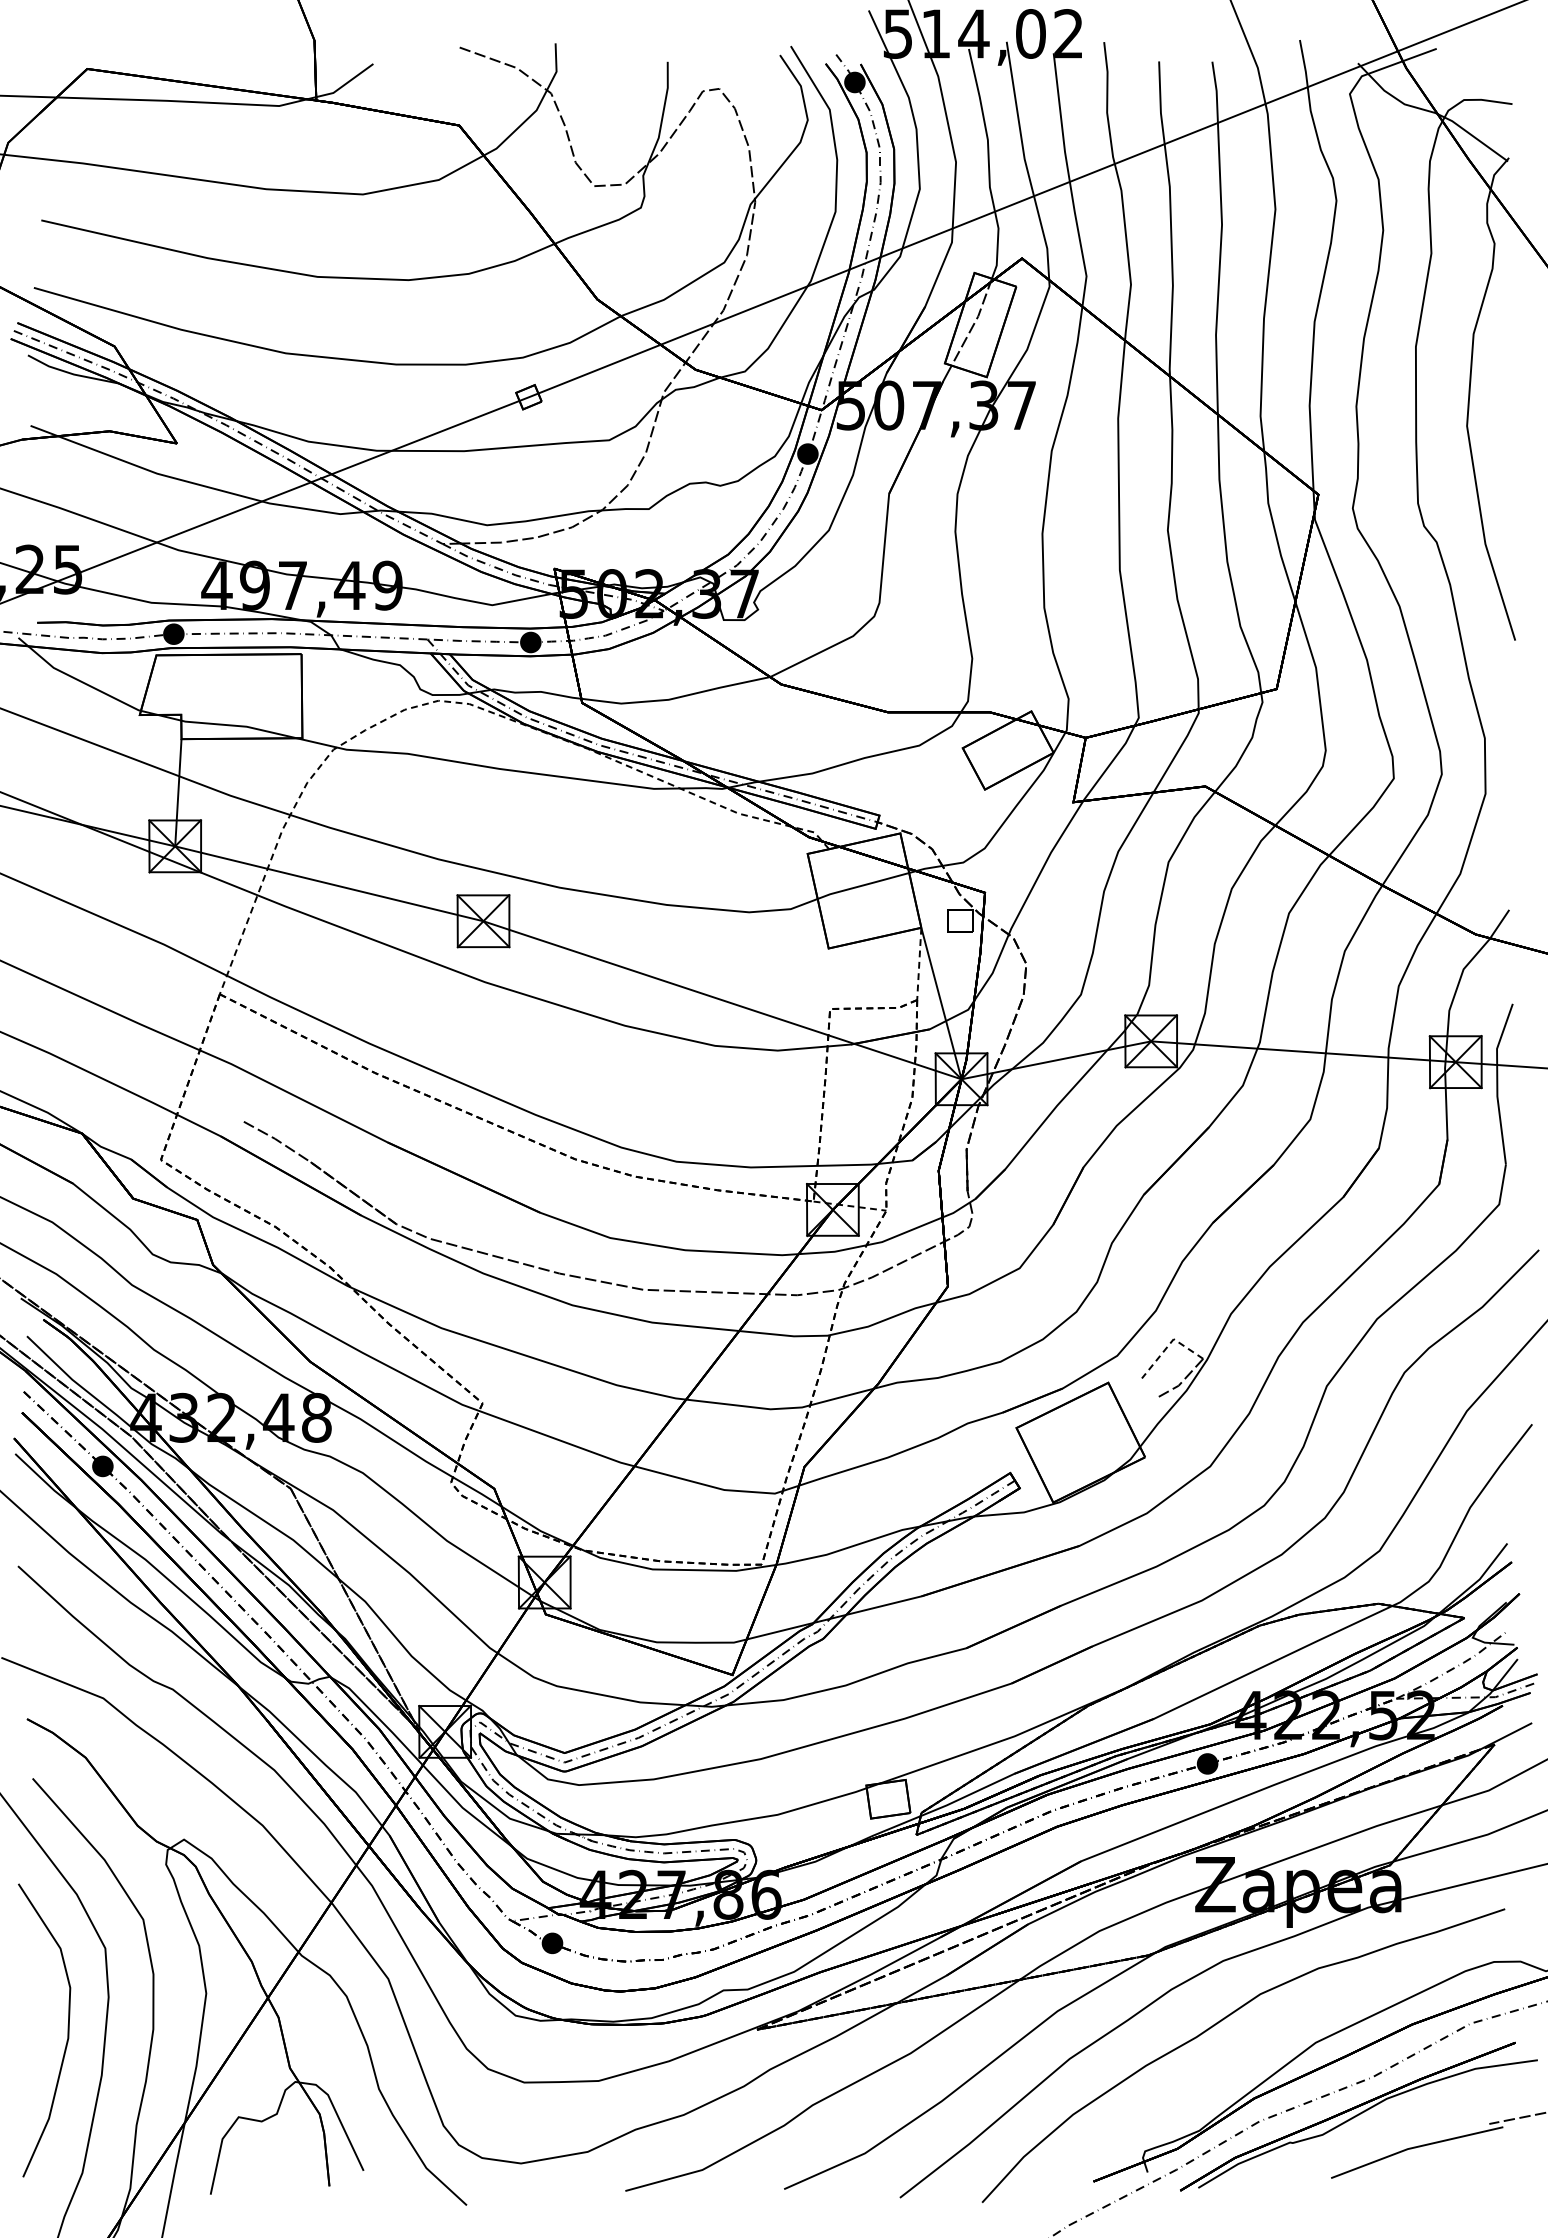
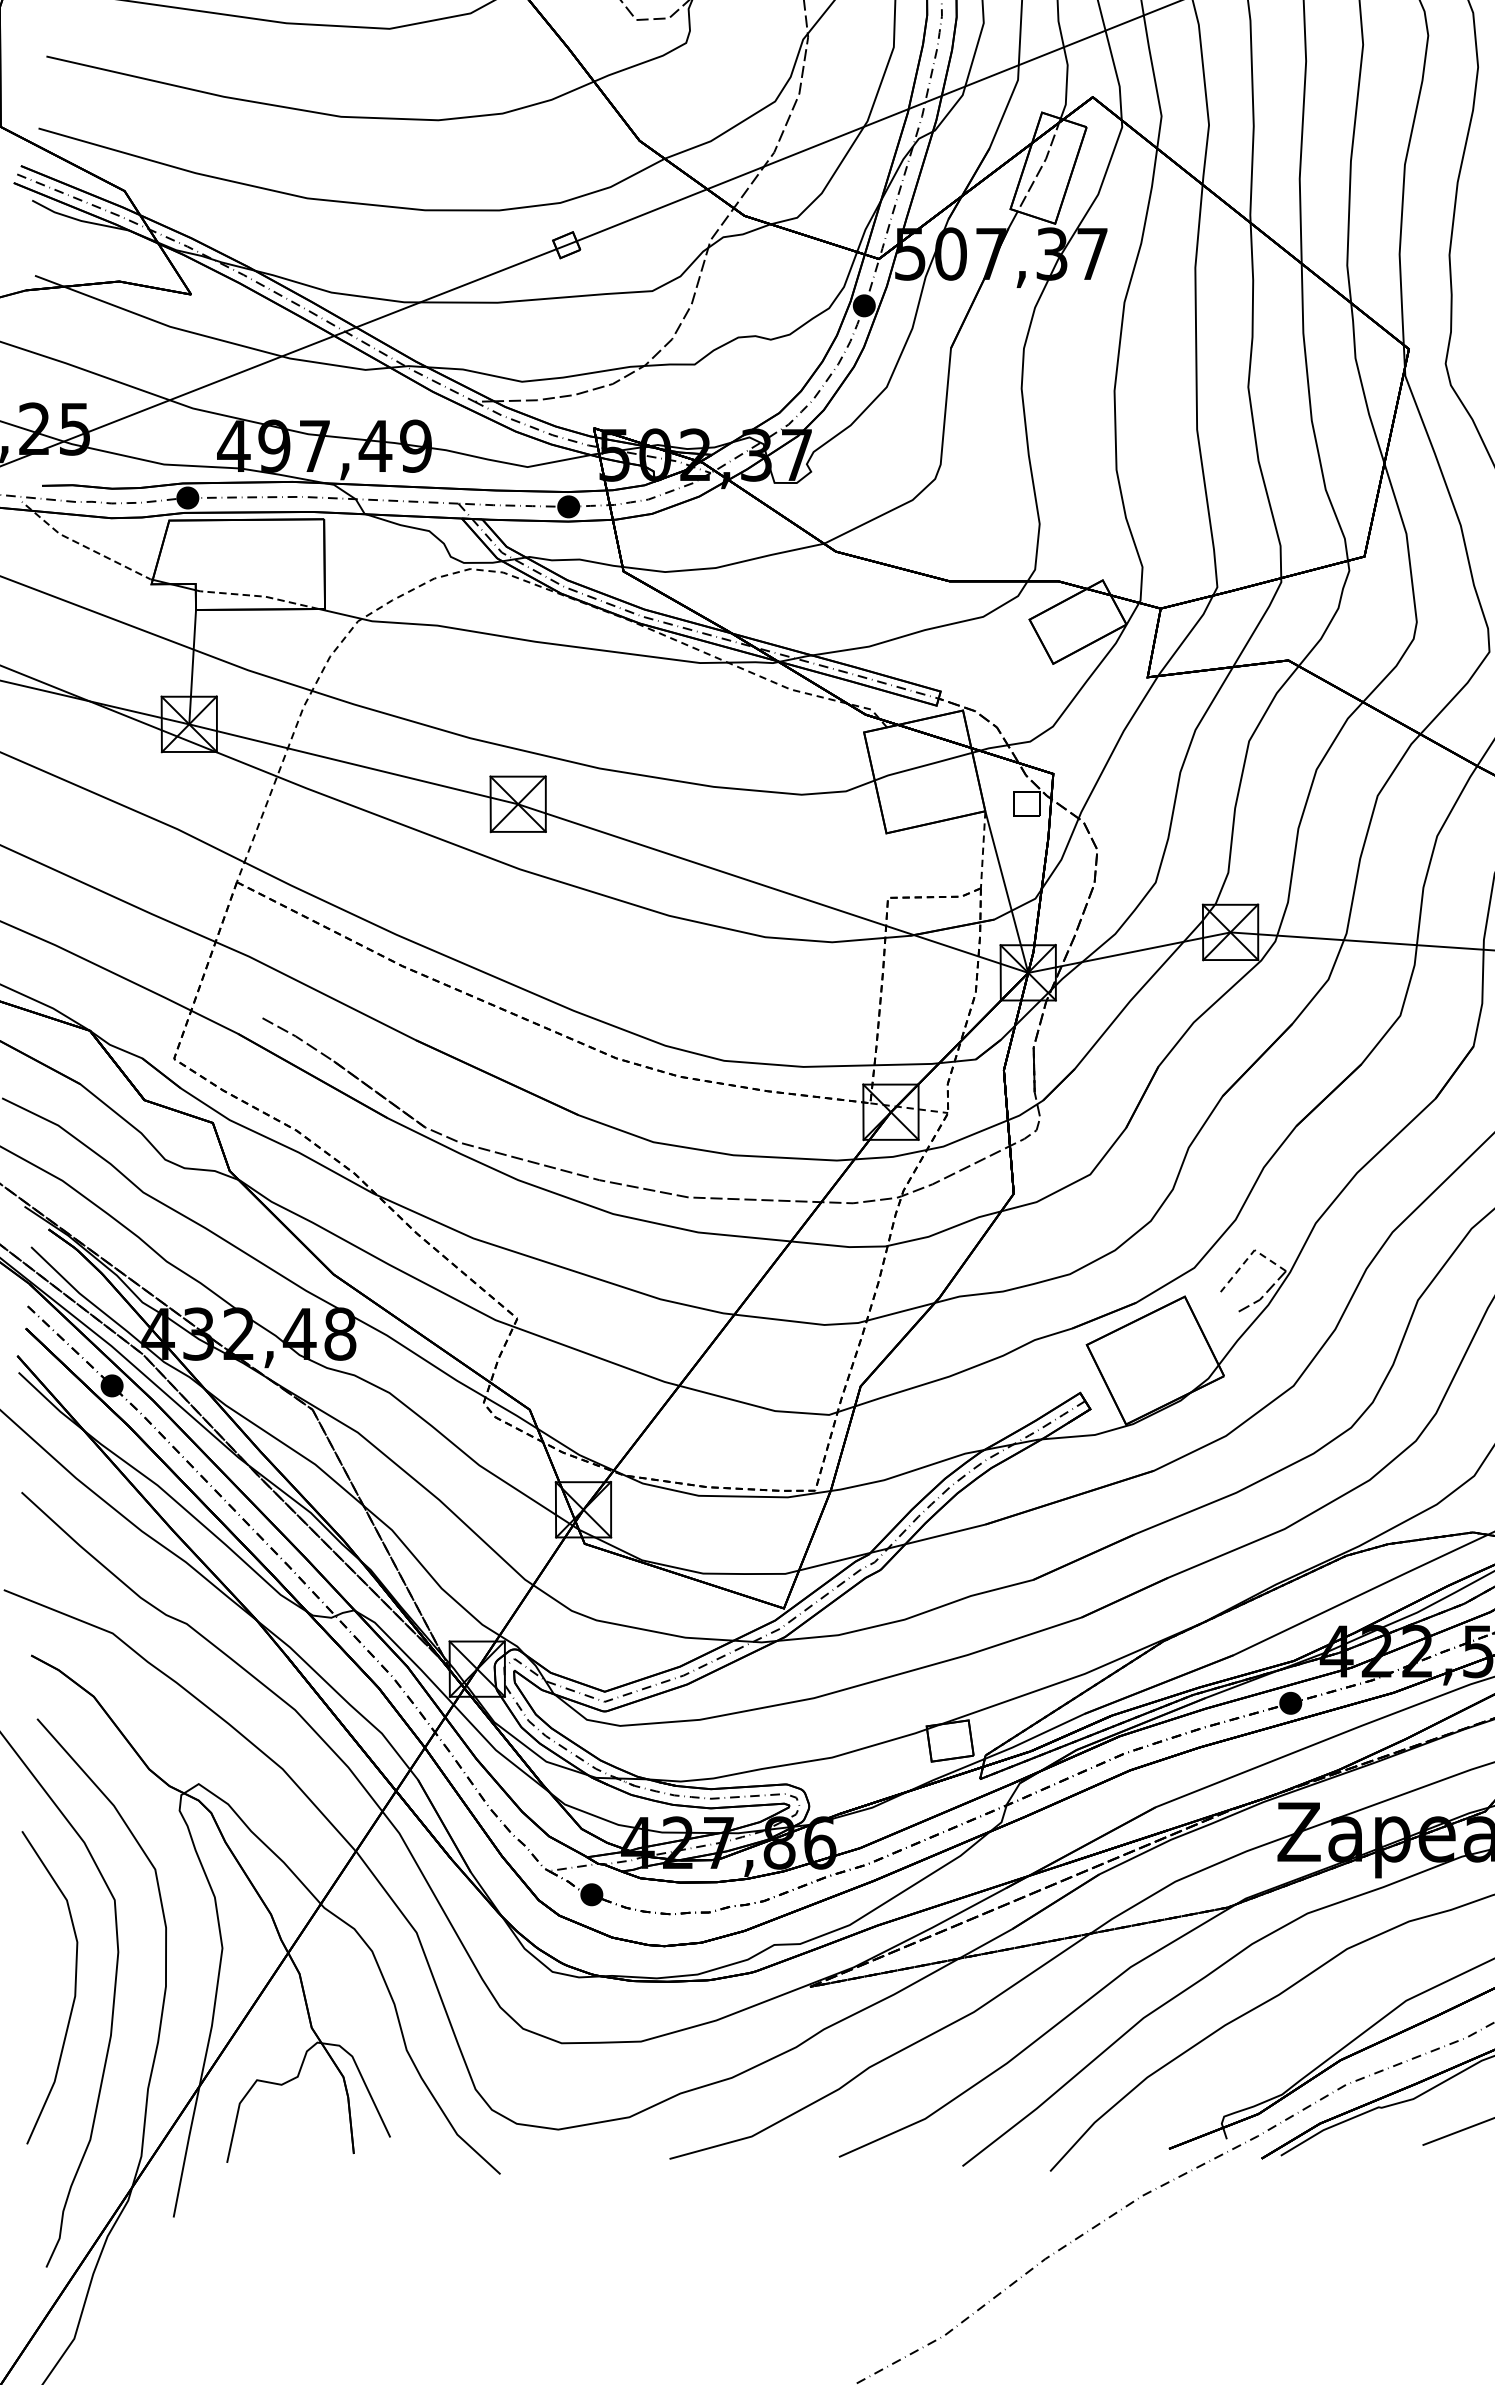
line: (76, 679) -> (83, 546), solid -> dashed
line: (238, 726) -> (256, 596), solid -> dashed

